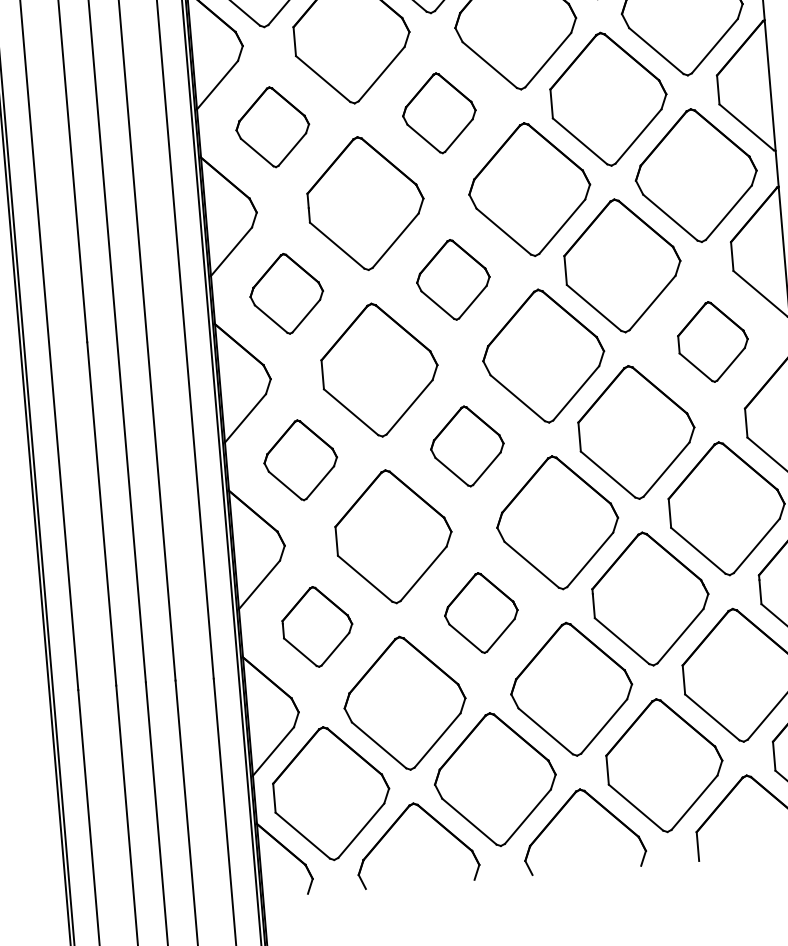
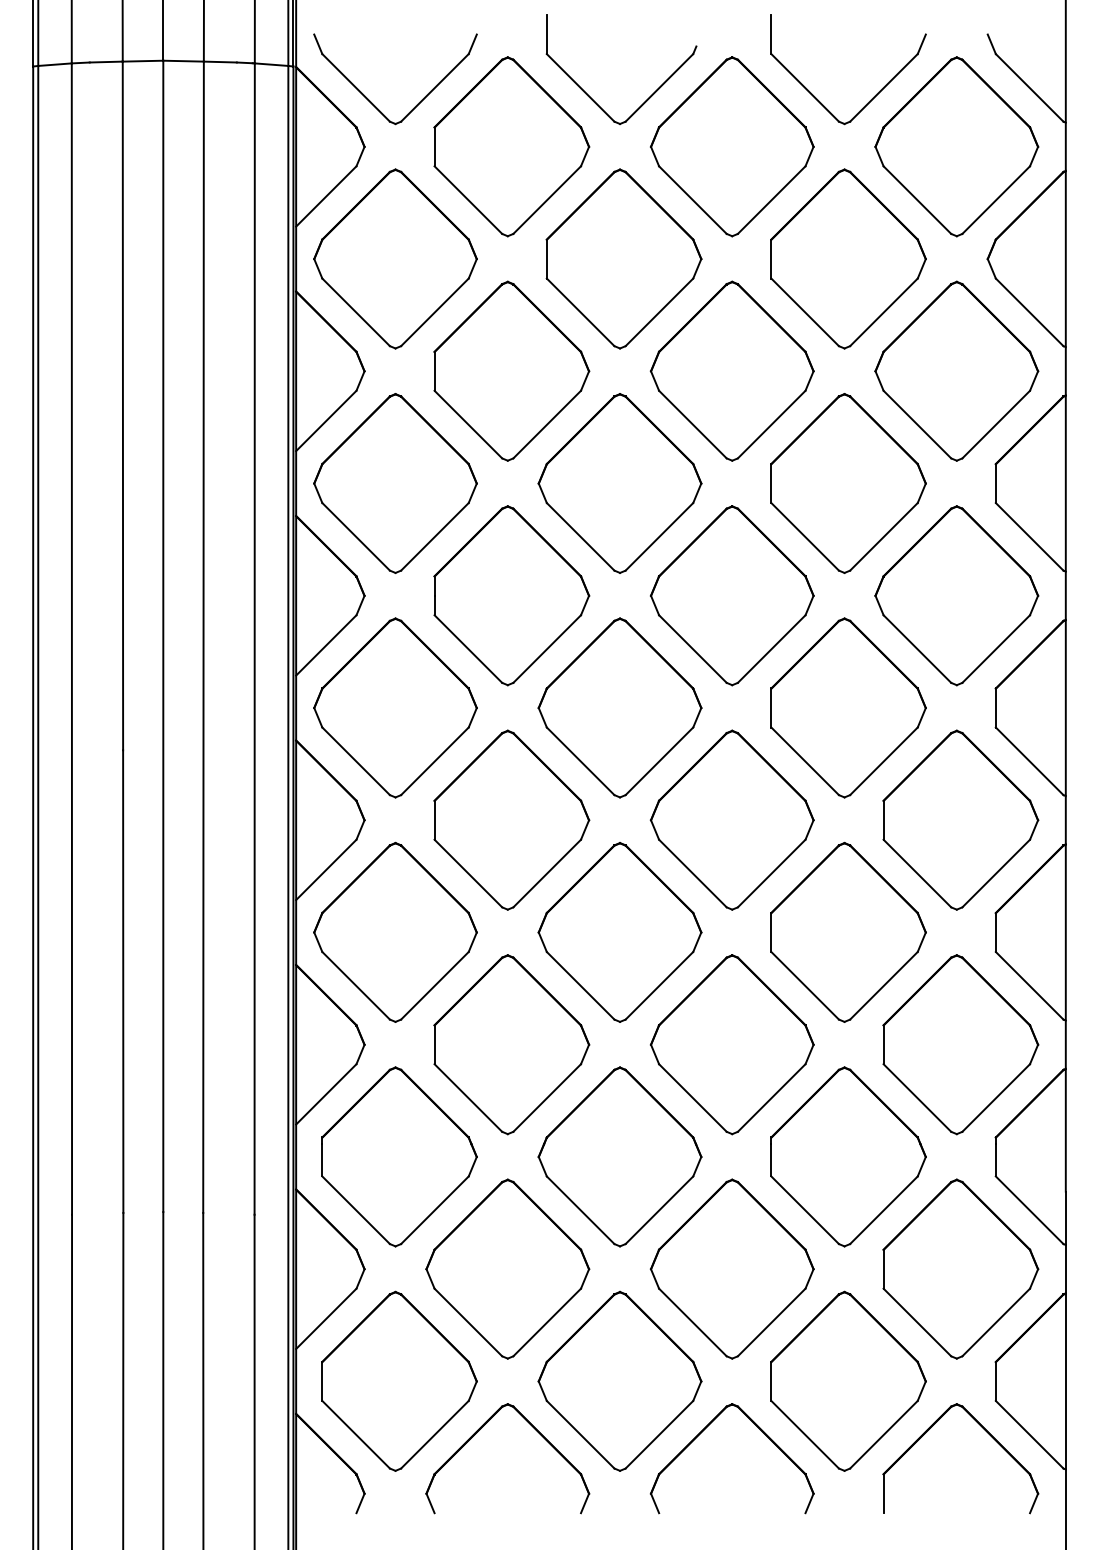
part: (438, 113) -> (619, 483), size x1.67
part: (272, 127) -> (395, 483), size x1.67
part: (452, 279) -> (619, 707), size x1.67
part: (286, 293) -> (395, 707), size x1.67
part: (712, 341) -> (960, 819), size x1.67
part: (466, 446) -> (619, 932), size x1.67
part: (300, 459) -> (395, 931), size x1.67
part: (480, 612) -> (619, 1156), size x1.67
part: (317, 626) -> (399, 1156), size x1.67

